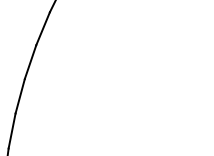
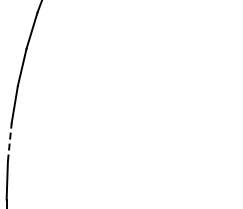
line: (11, 130) -> (9, 142), solid -> dashed

